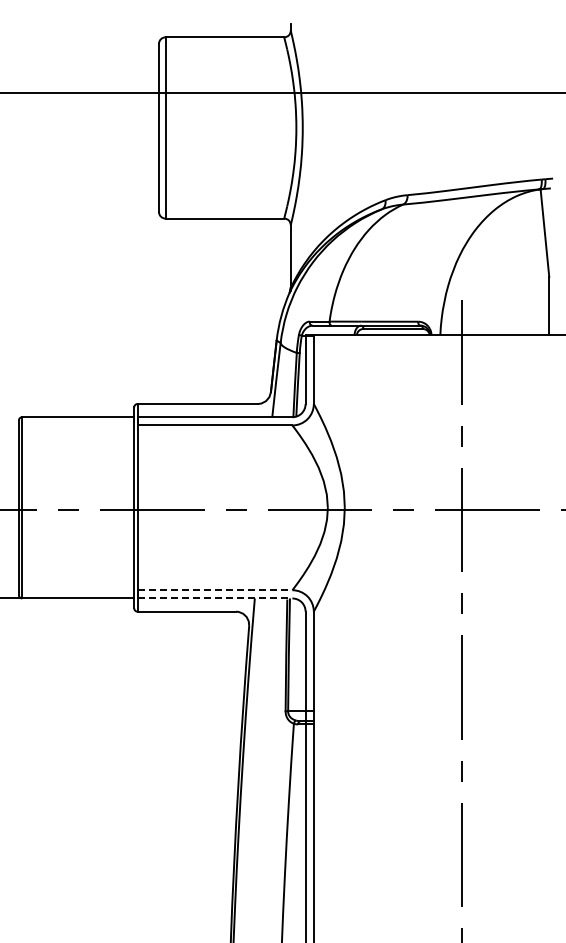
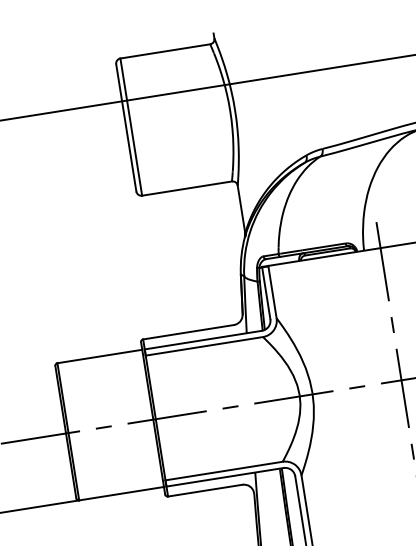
line: (215, 590) -> (224, 471), dashed -> solid
line: (215, 598) -> (225, 477), dashed -> solid

